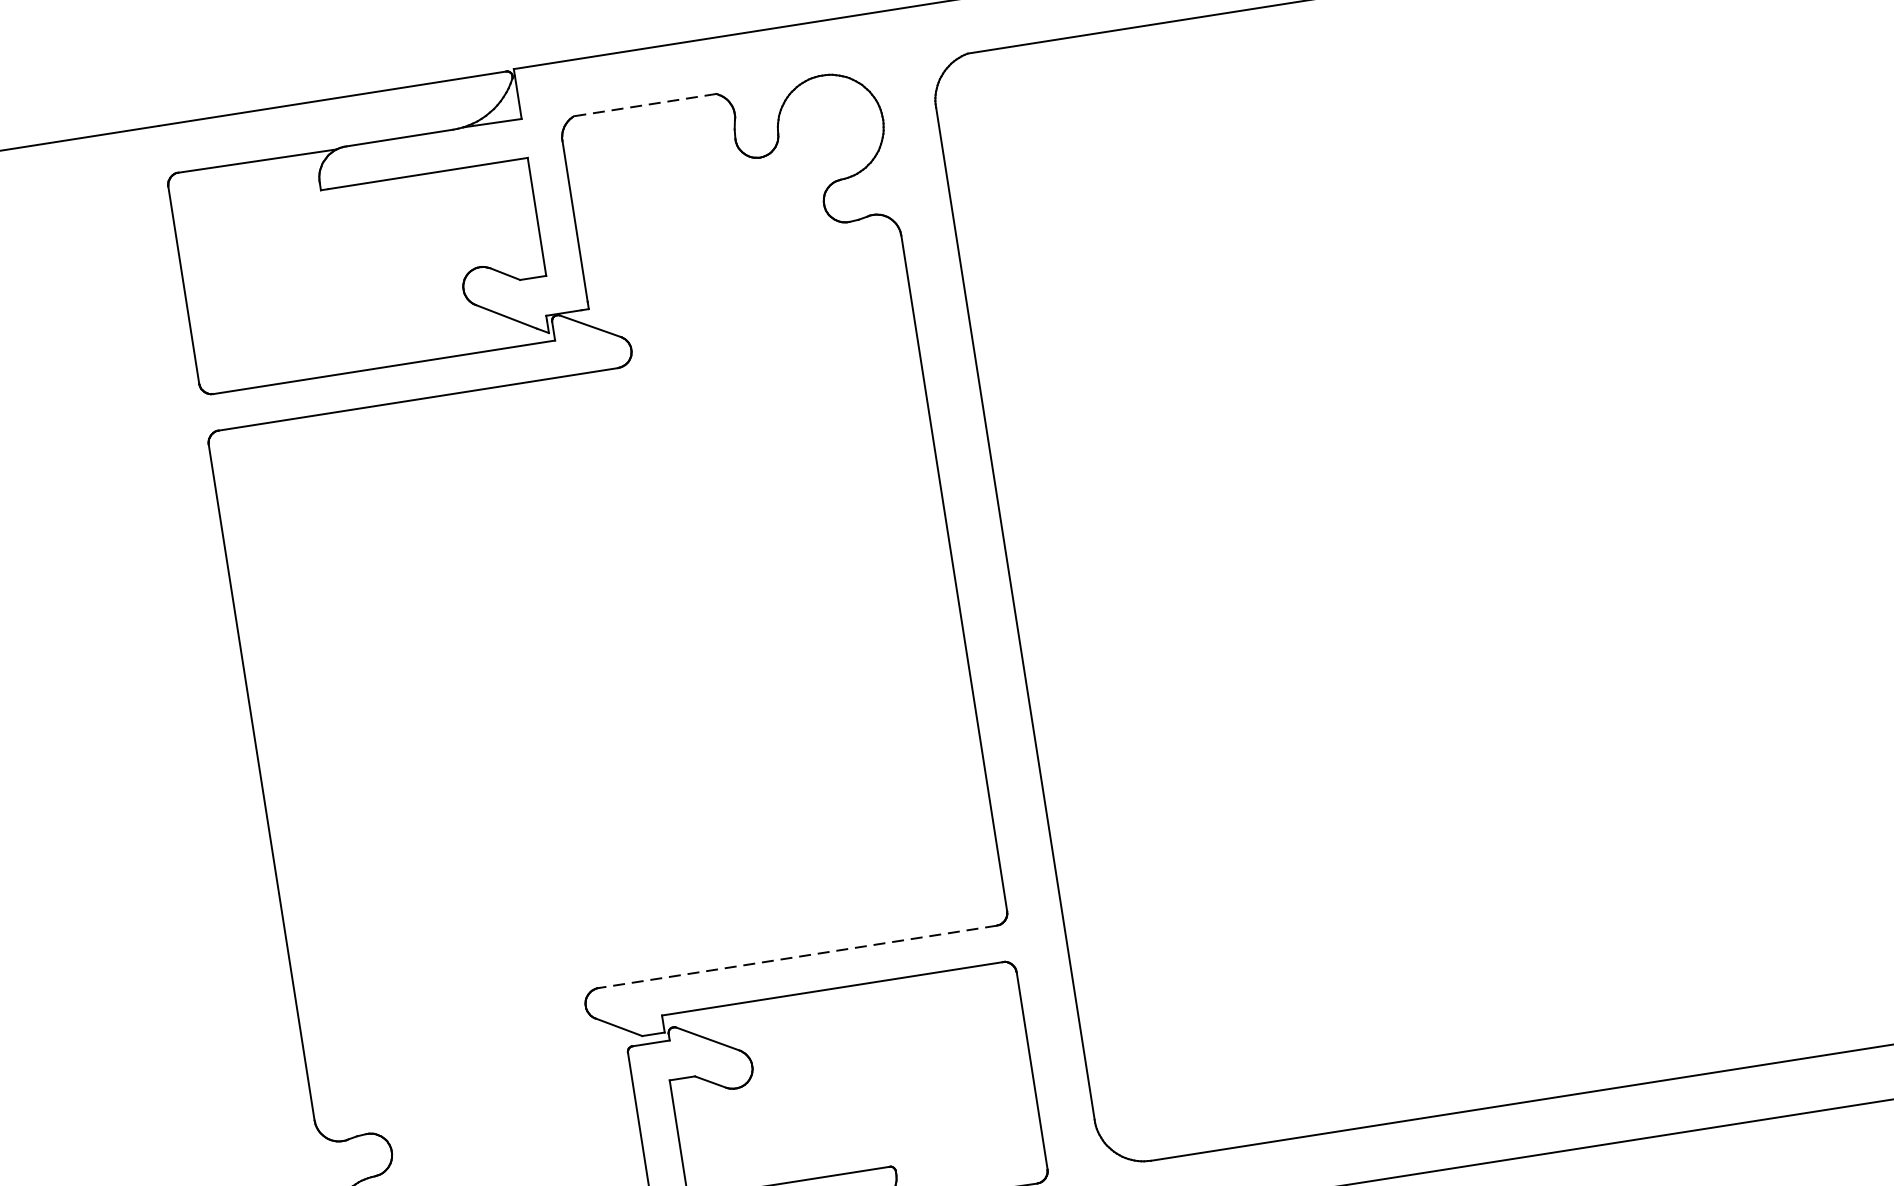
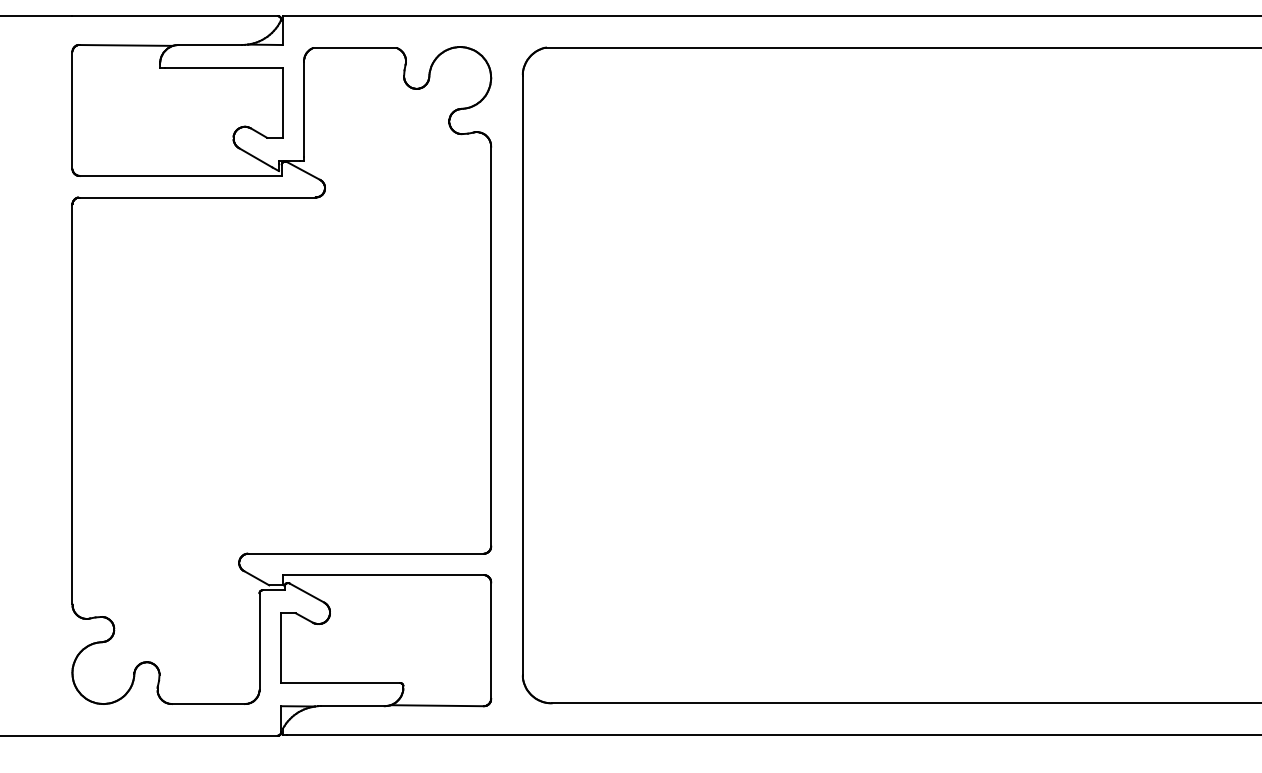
line: (644, 105) -> (354, 48), dashed -> solid
line: (798, 956) -> (366, 553), dashed -> solid

